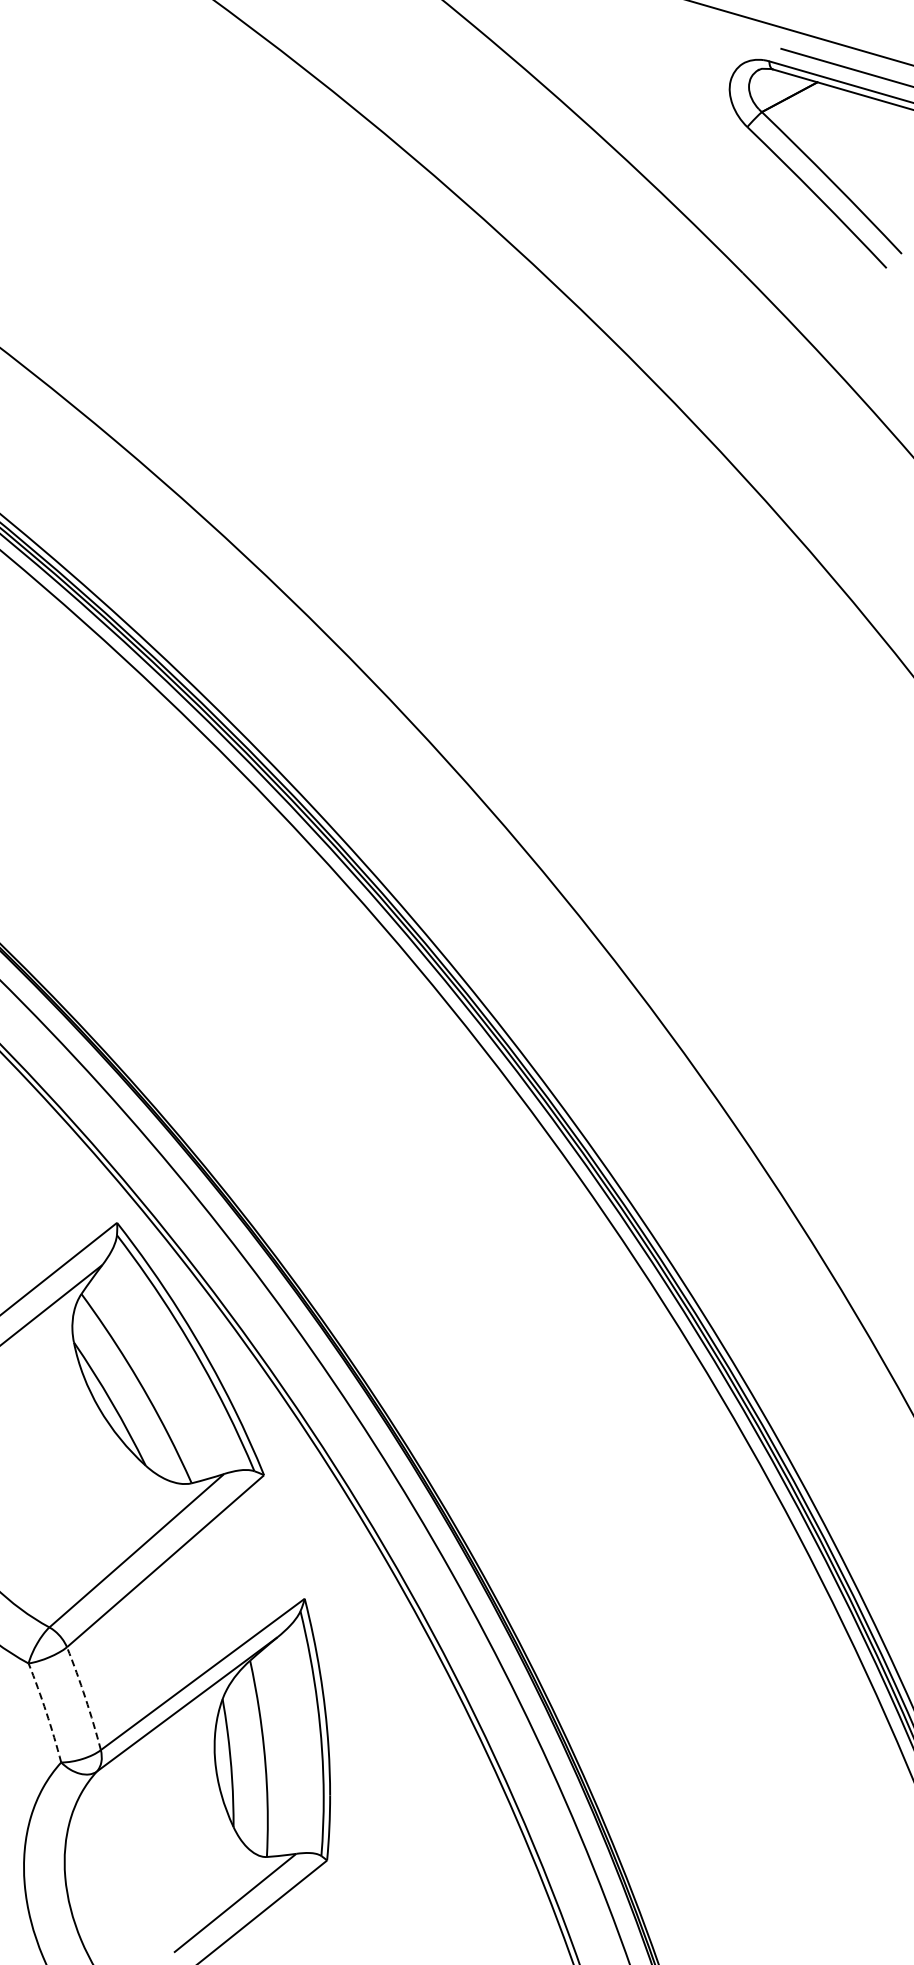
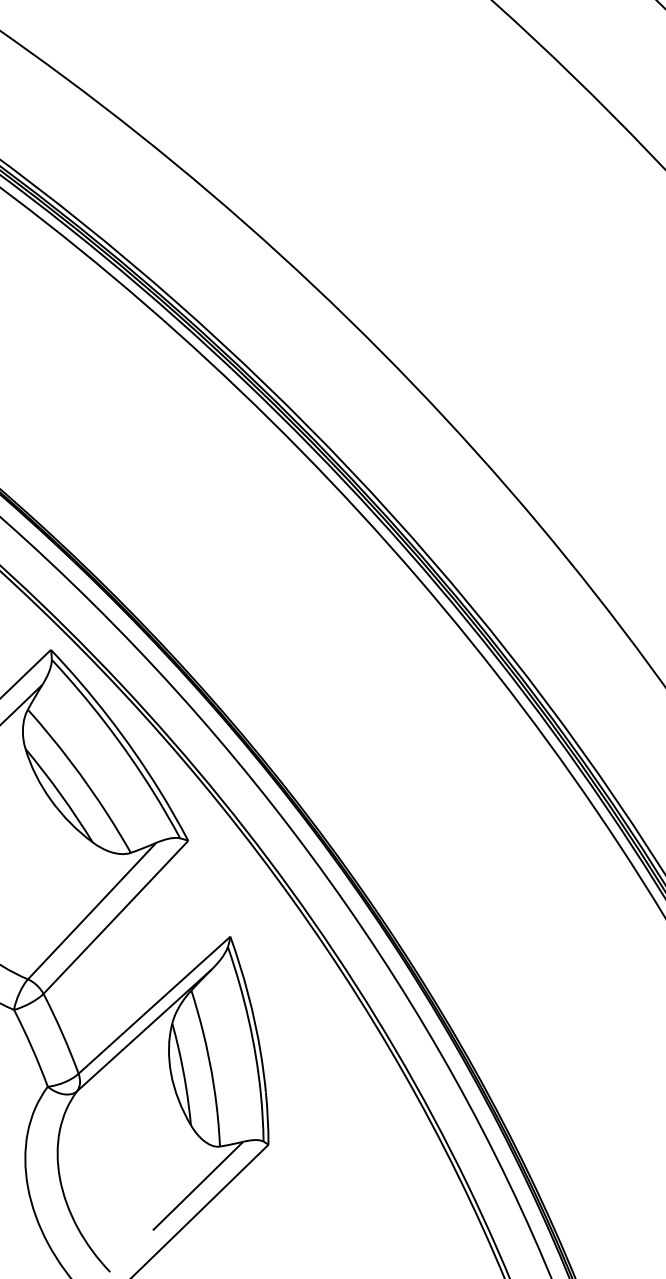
arc: (85, 1698) -> (62, 1033), dashed -> solid
arc: (46, 1712) -> (32, 1047), dashed -> solid

